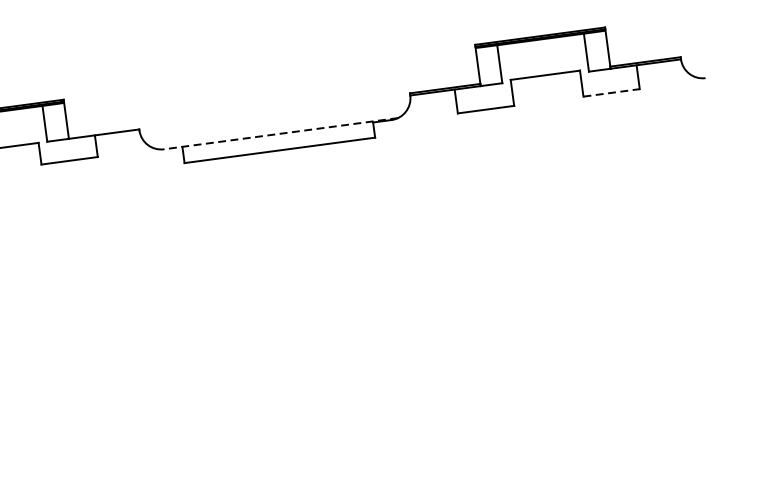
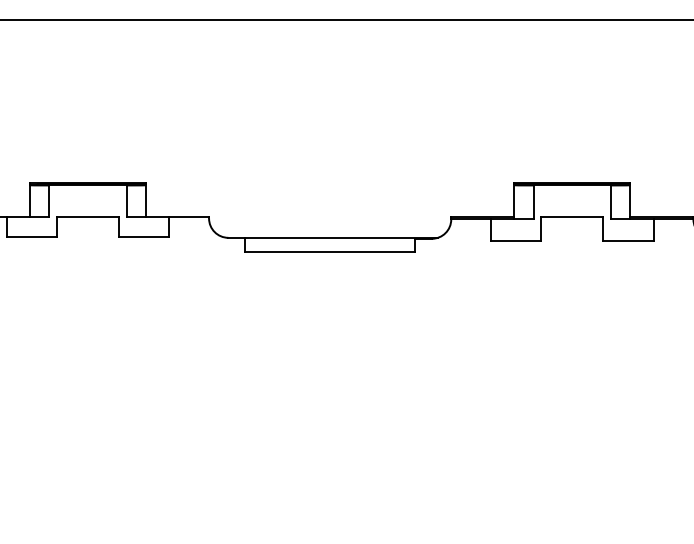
line: (612, 92) -> (629, 240), dashed -> solid
line: (281, 133) -> (333, 237), dashed -> solid

